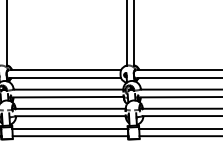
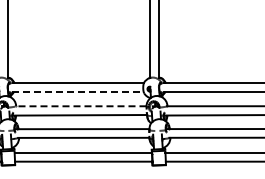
line: (66, 78) -> (78, 92), solid -> dashed
line: (67, 89) -> (80, 106), solid -> dashed

